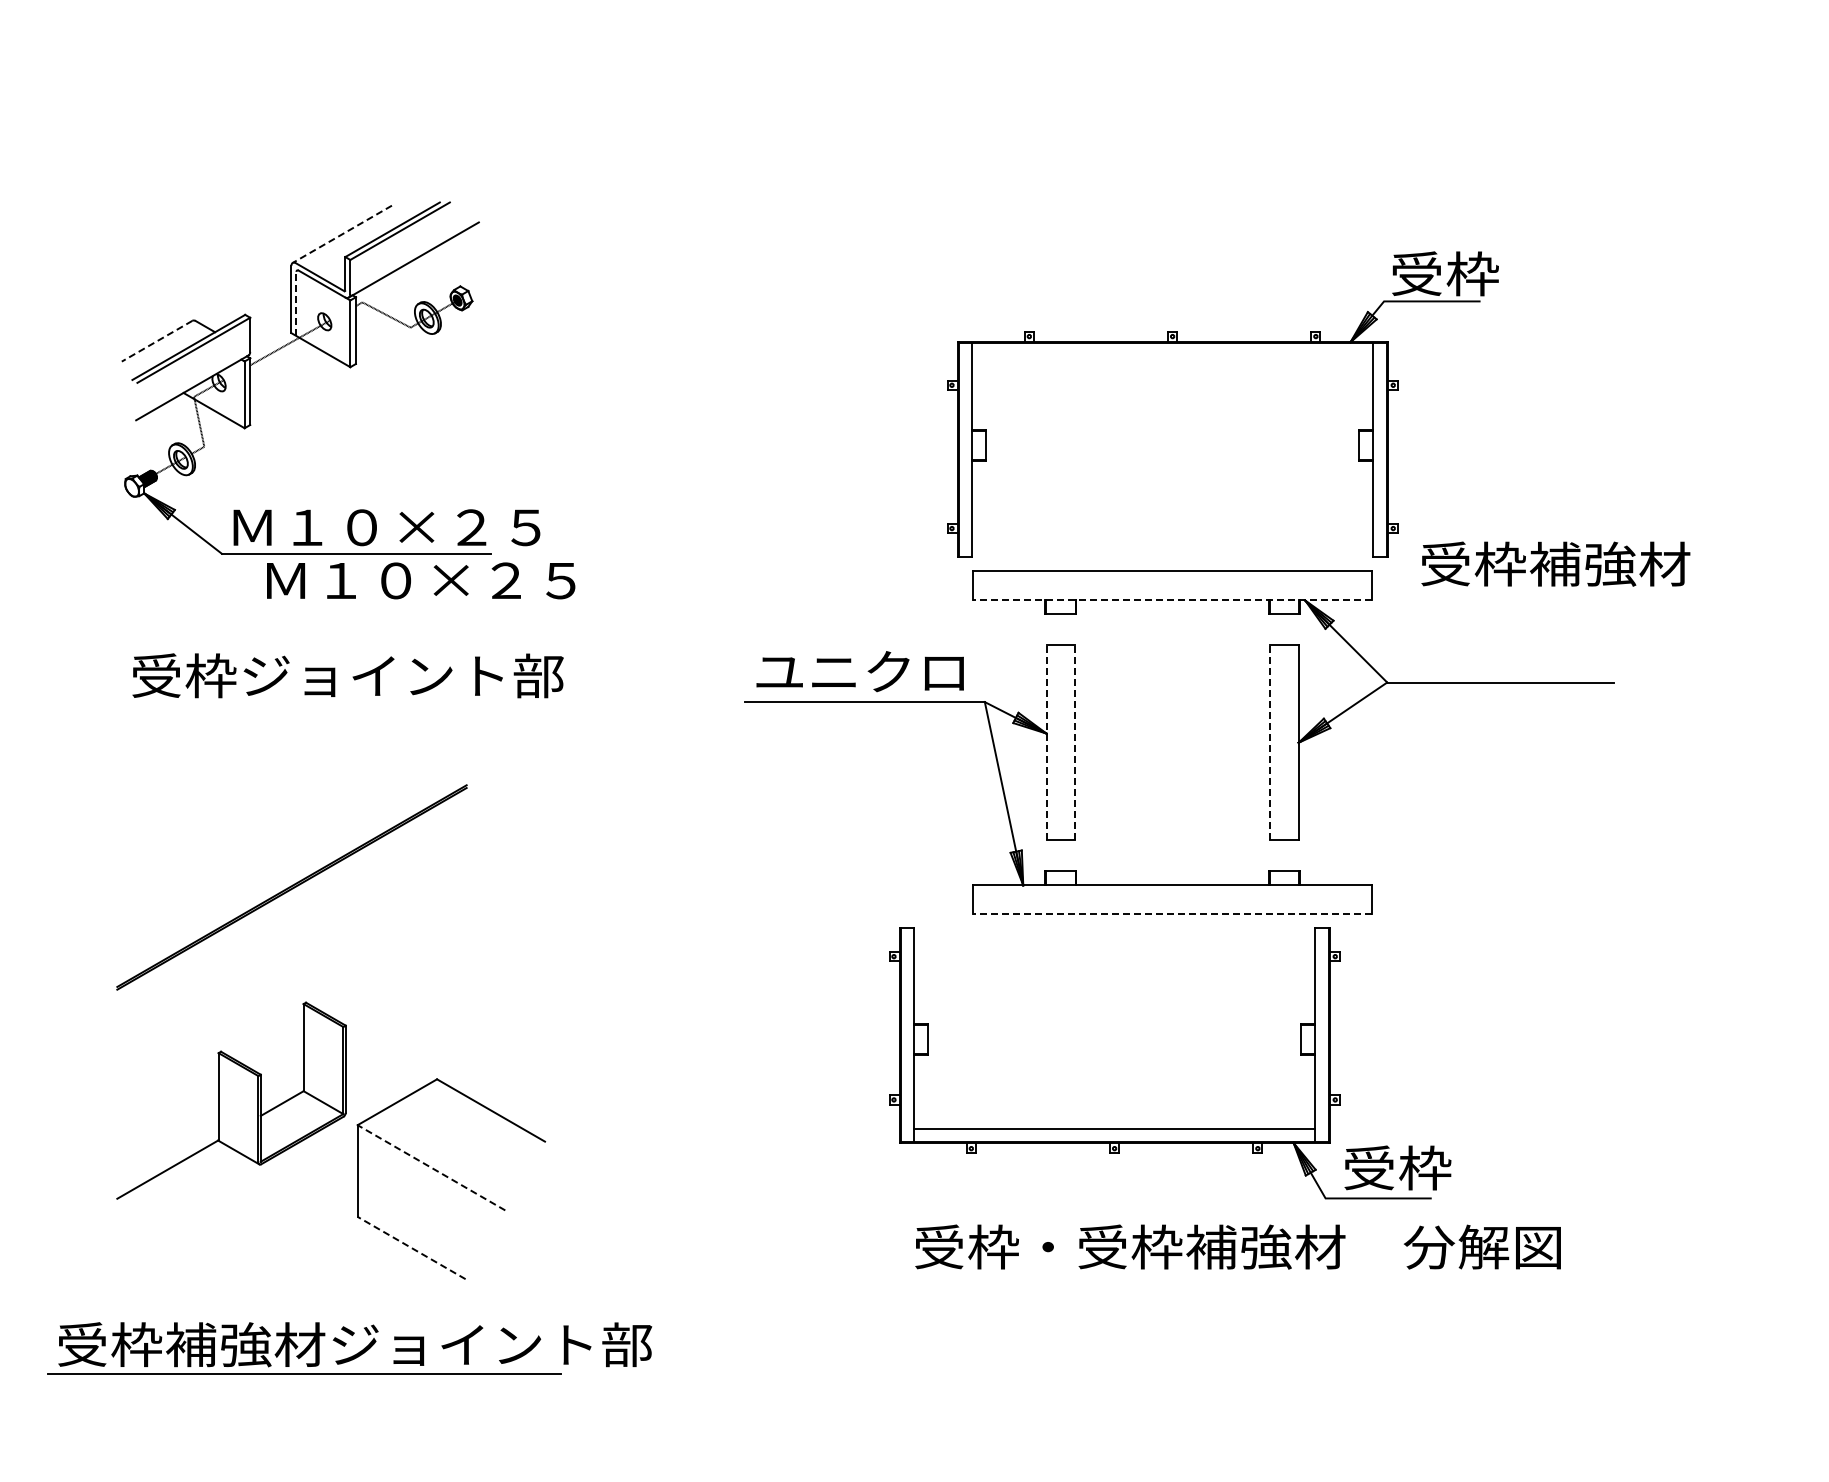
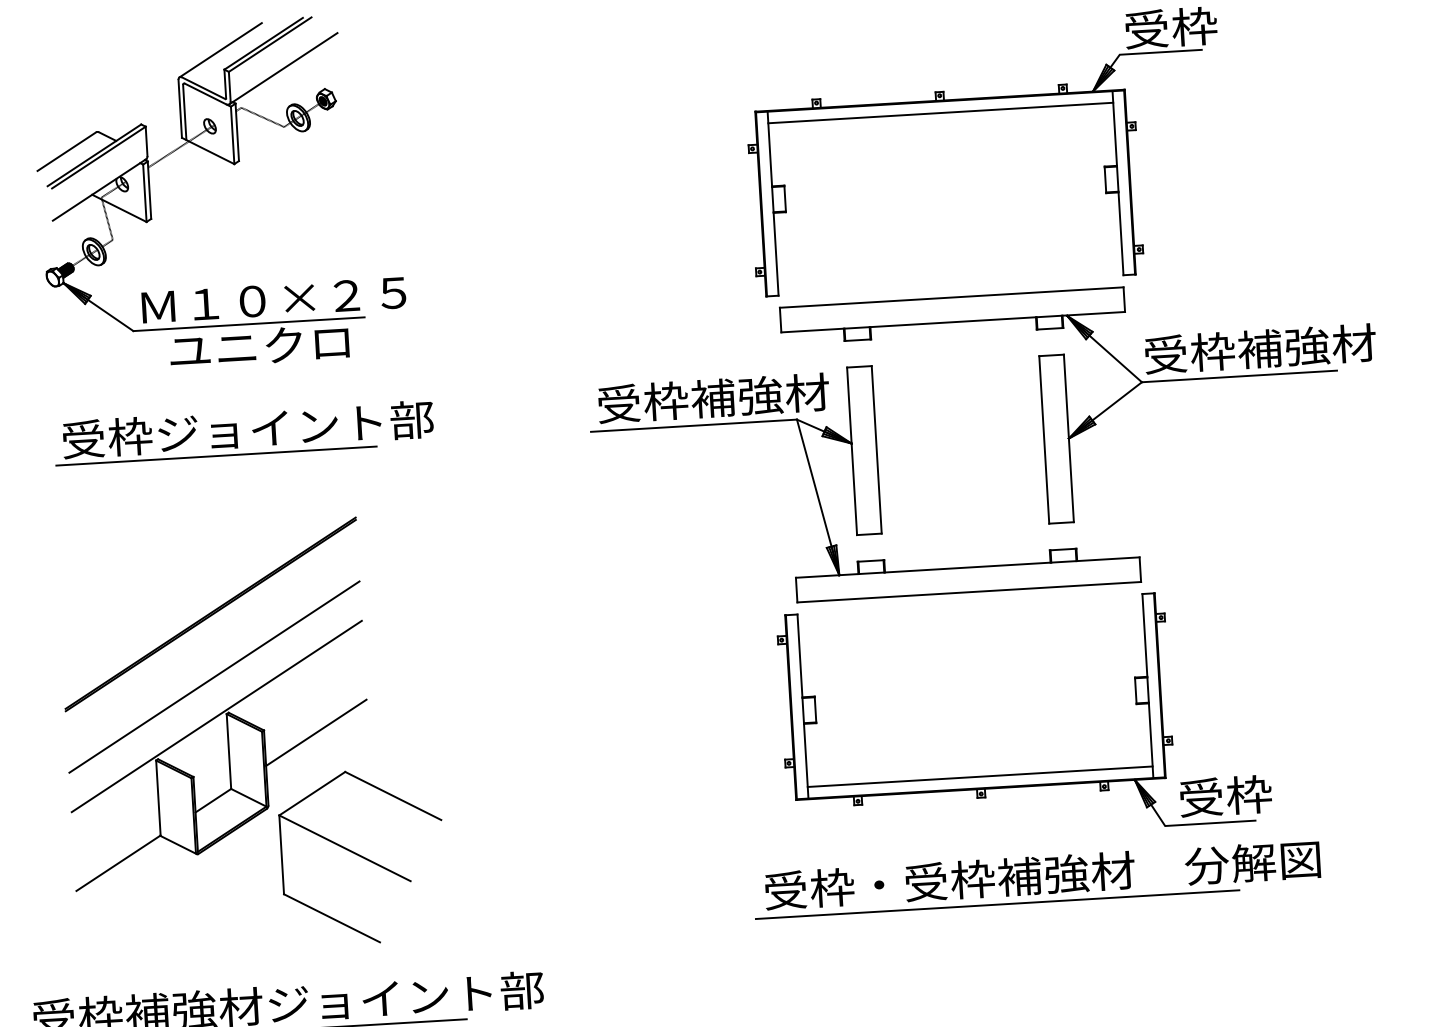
line: (342, 234) -> (220, 50), dashed -> solid
line: (296, 303) -> (184, 112), dashed -> solid
line: (157, 341) -> (67, 151), dashed -> solid
line: (1172, 356) -> (940, 112), added
text: (1555, 563) -> (1260, 348), moved
text: (418, 579) -> (303, 343), Ｍ１０×２５ -> ユニクロ
line: (1172, 599) -> (953, 321), dashed -> solid
text: (889, 671) -> (713, 398), ユニクロ -> 受枠補強材
line: (309, 704) -> (216, 456), added
line: (1046, 742) -> (852, 451), dashed -> solid
line: (1075, 742) -> (876, 449), dashed -> solid
line: (1270, 742) -> (1044, 439), dashed -> solid
line: (1172, 913) -> (969, 591), dashed -> solid
line: (291, 960) -> (214, 677), added
line: (291, 1006) -> (216, 716), added
line: (405, 1031) -> (315, 732), added
part: (1170, 1128) -> (1028, 773), moved
line: (431, 1167) -> (344, 848), dashed -> solid
line: (411, 1247) -> (331, 917), dashed -> solid
line: (1183, 1278) -> (997, 905), added

